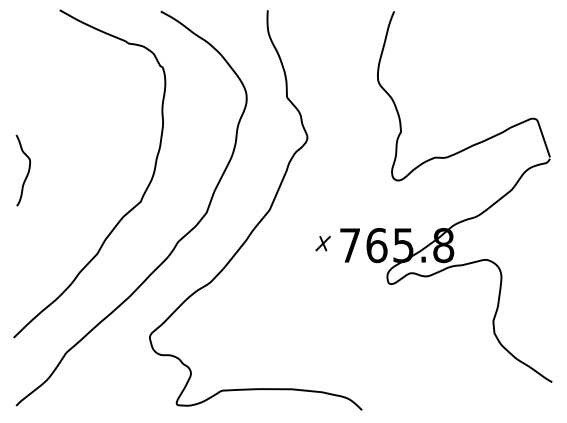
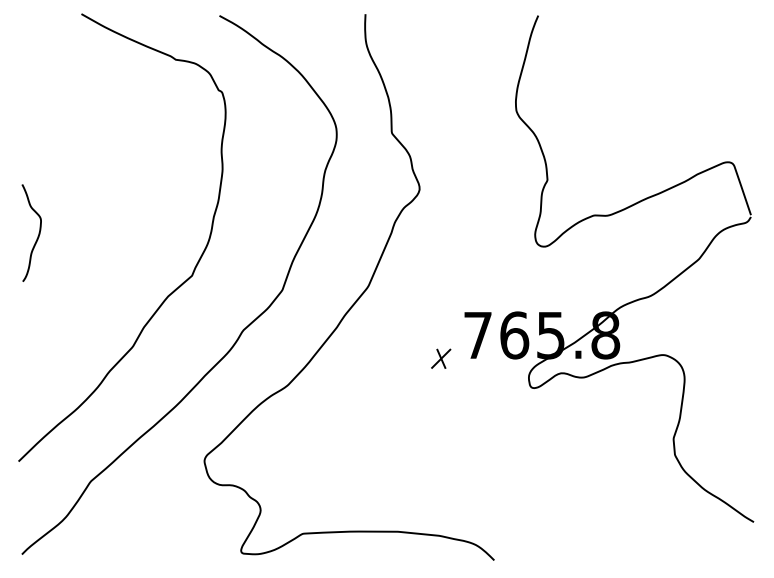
part: (322, 243) -> (440, 358), moved

